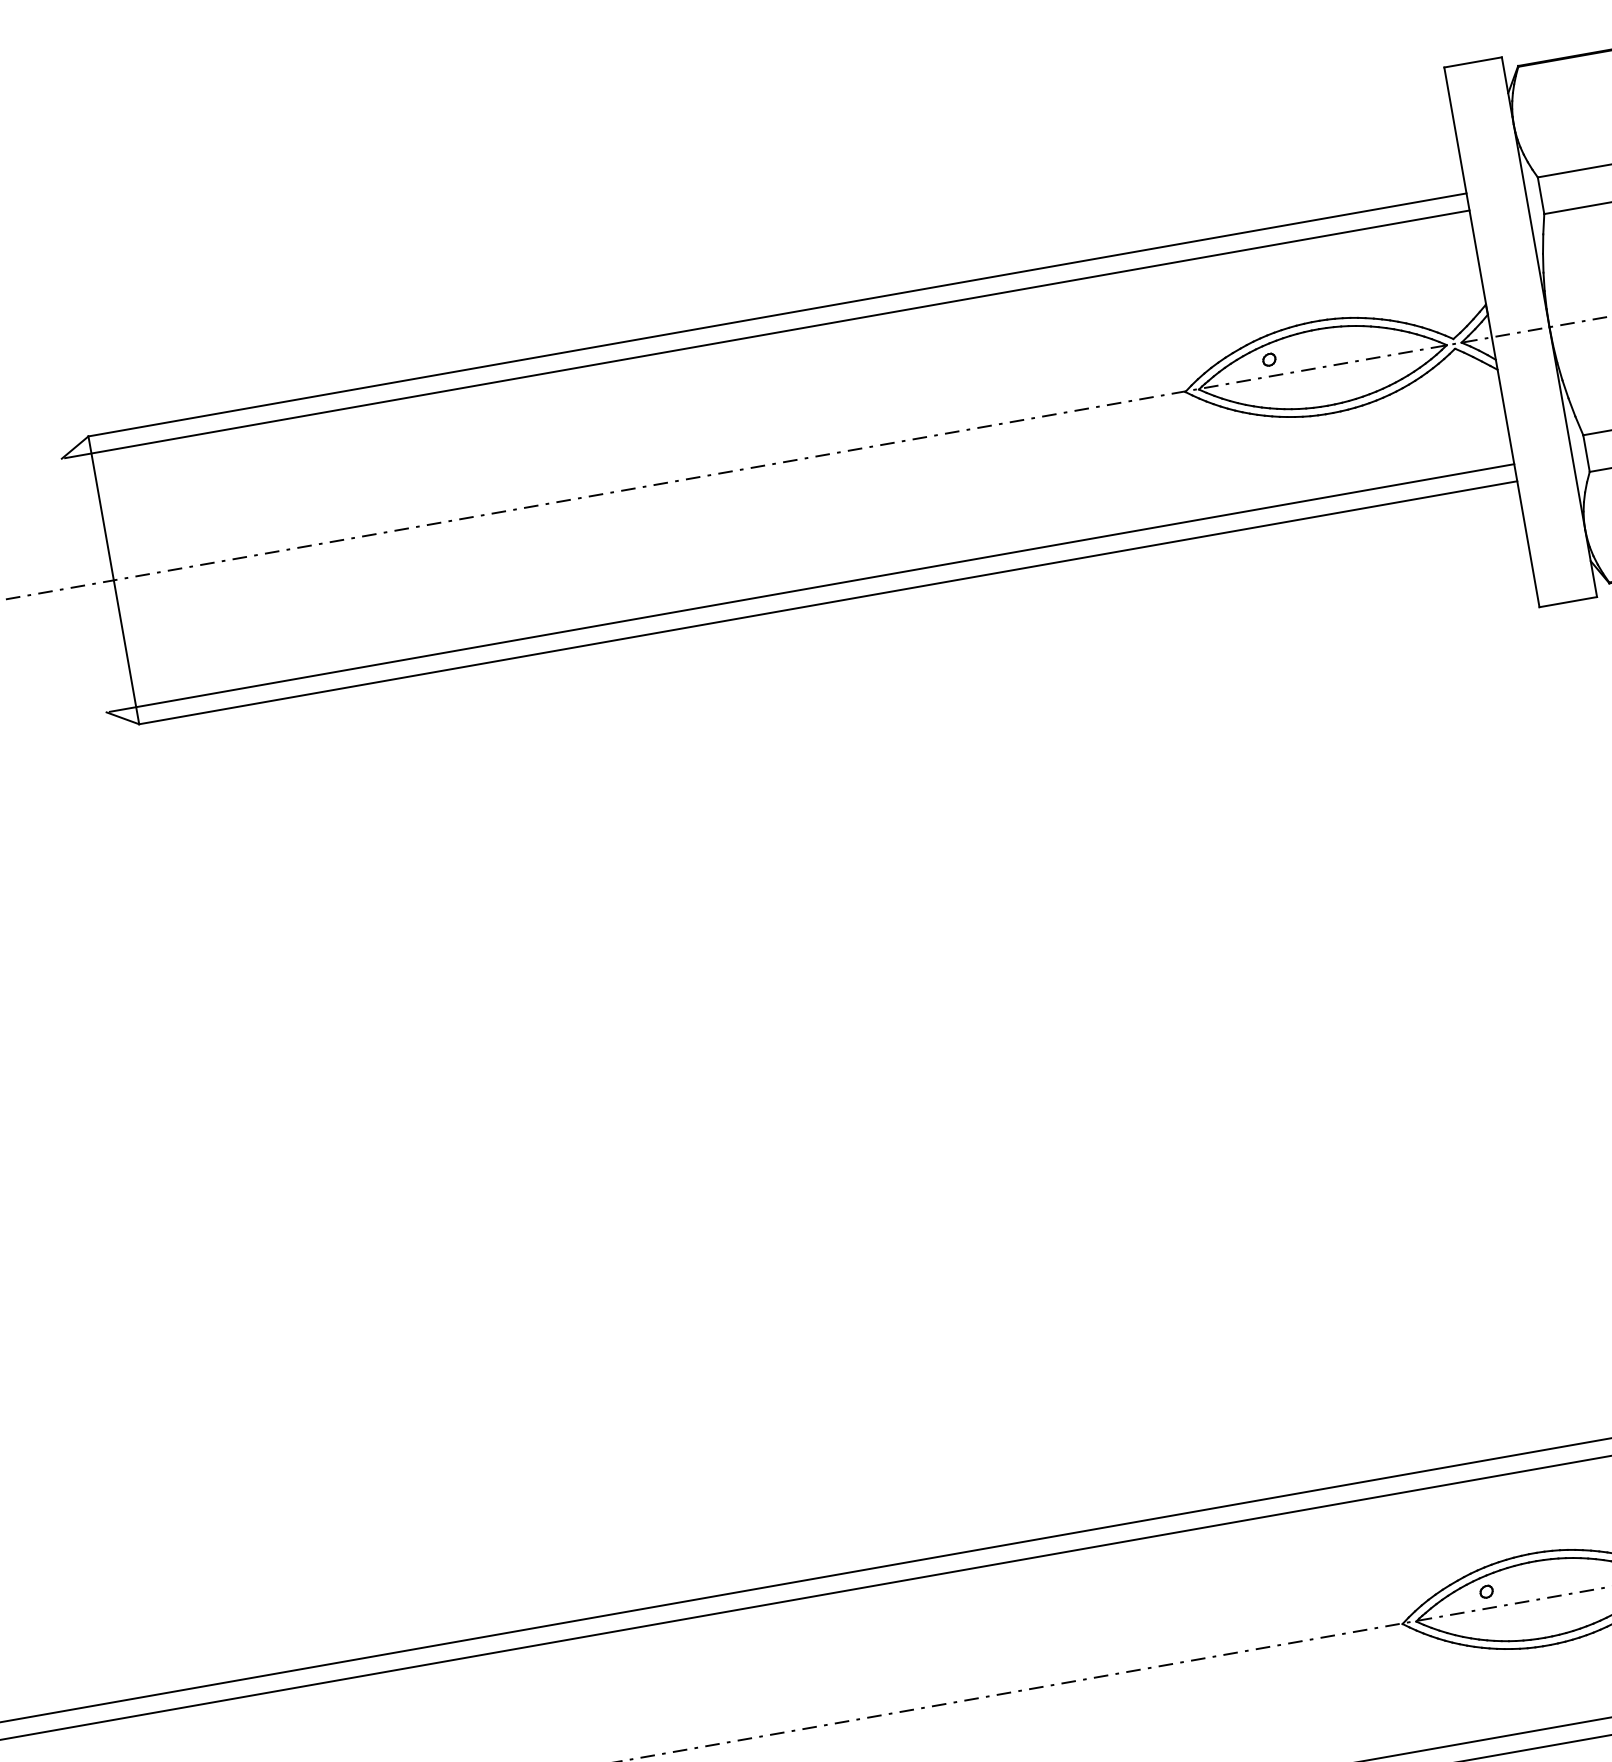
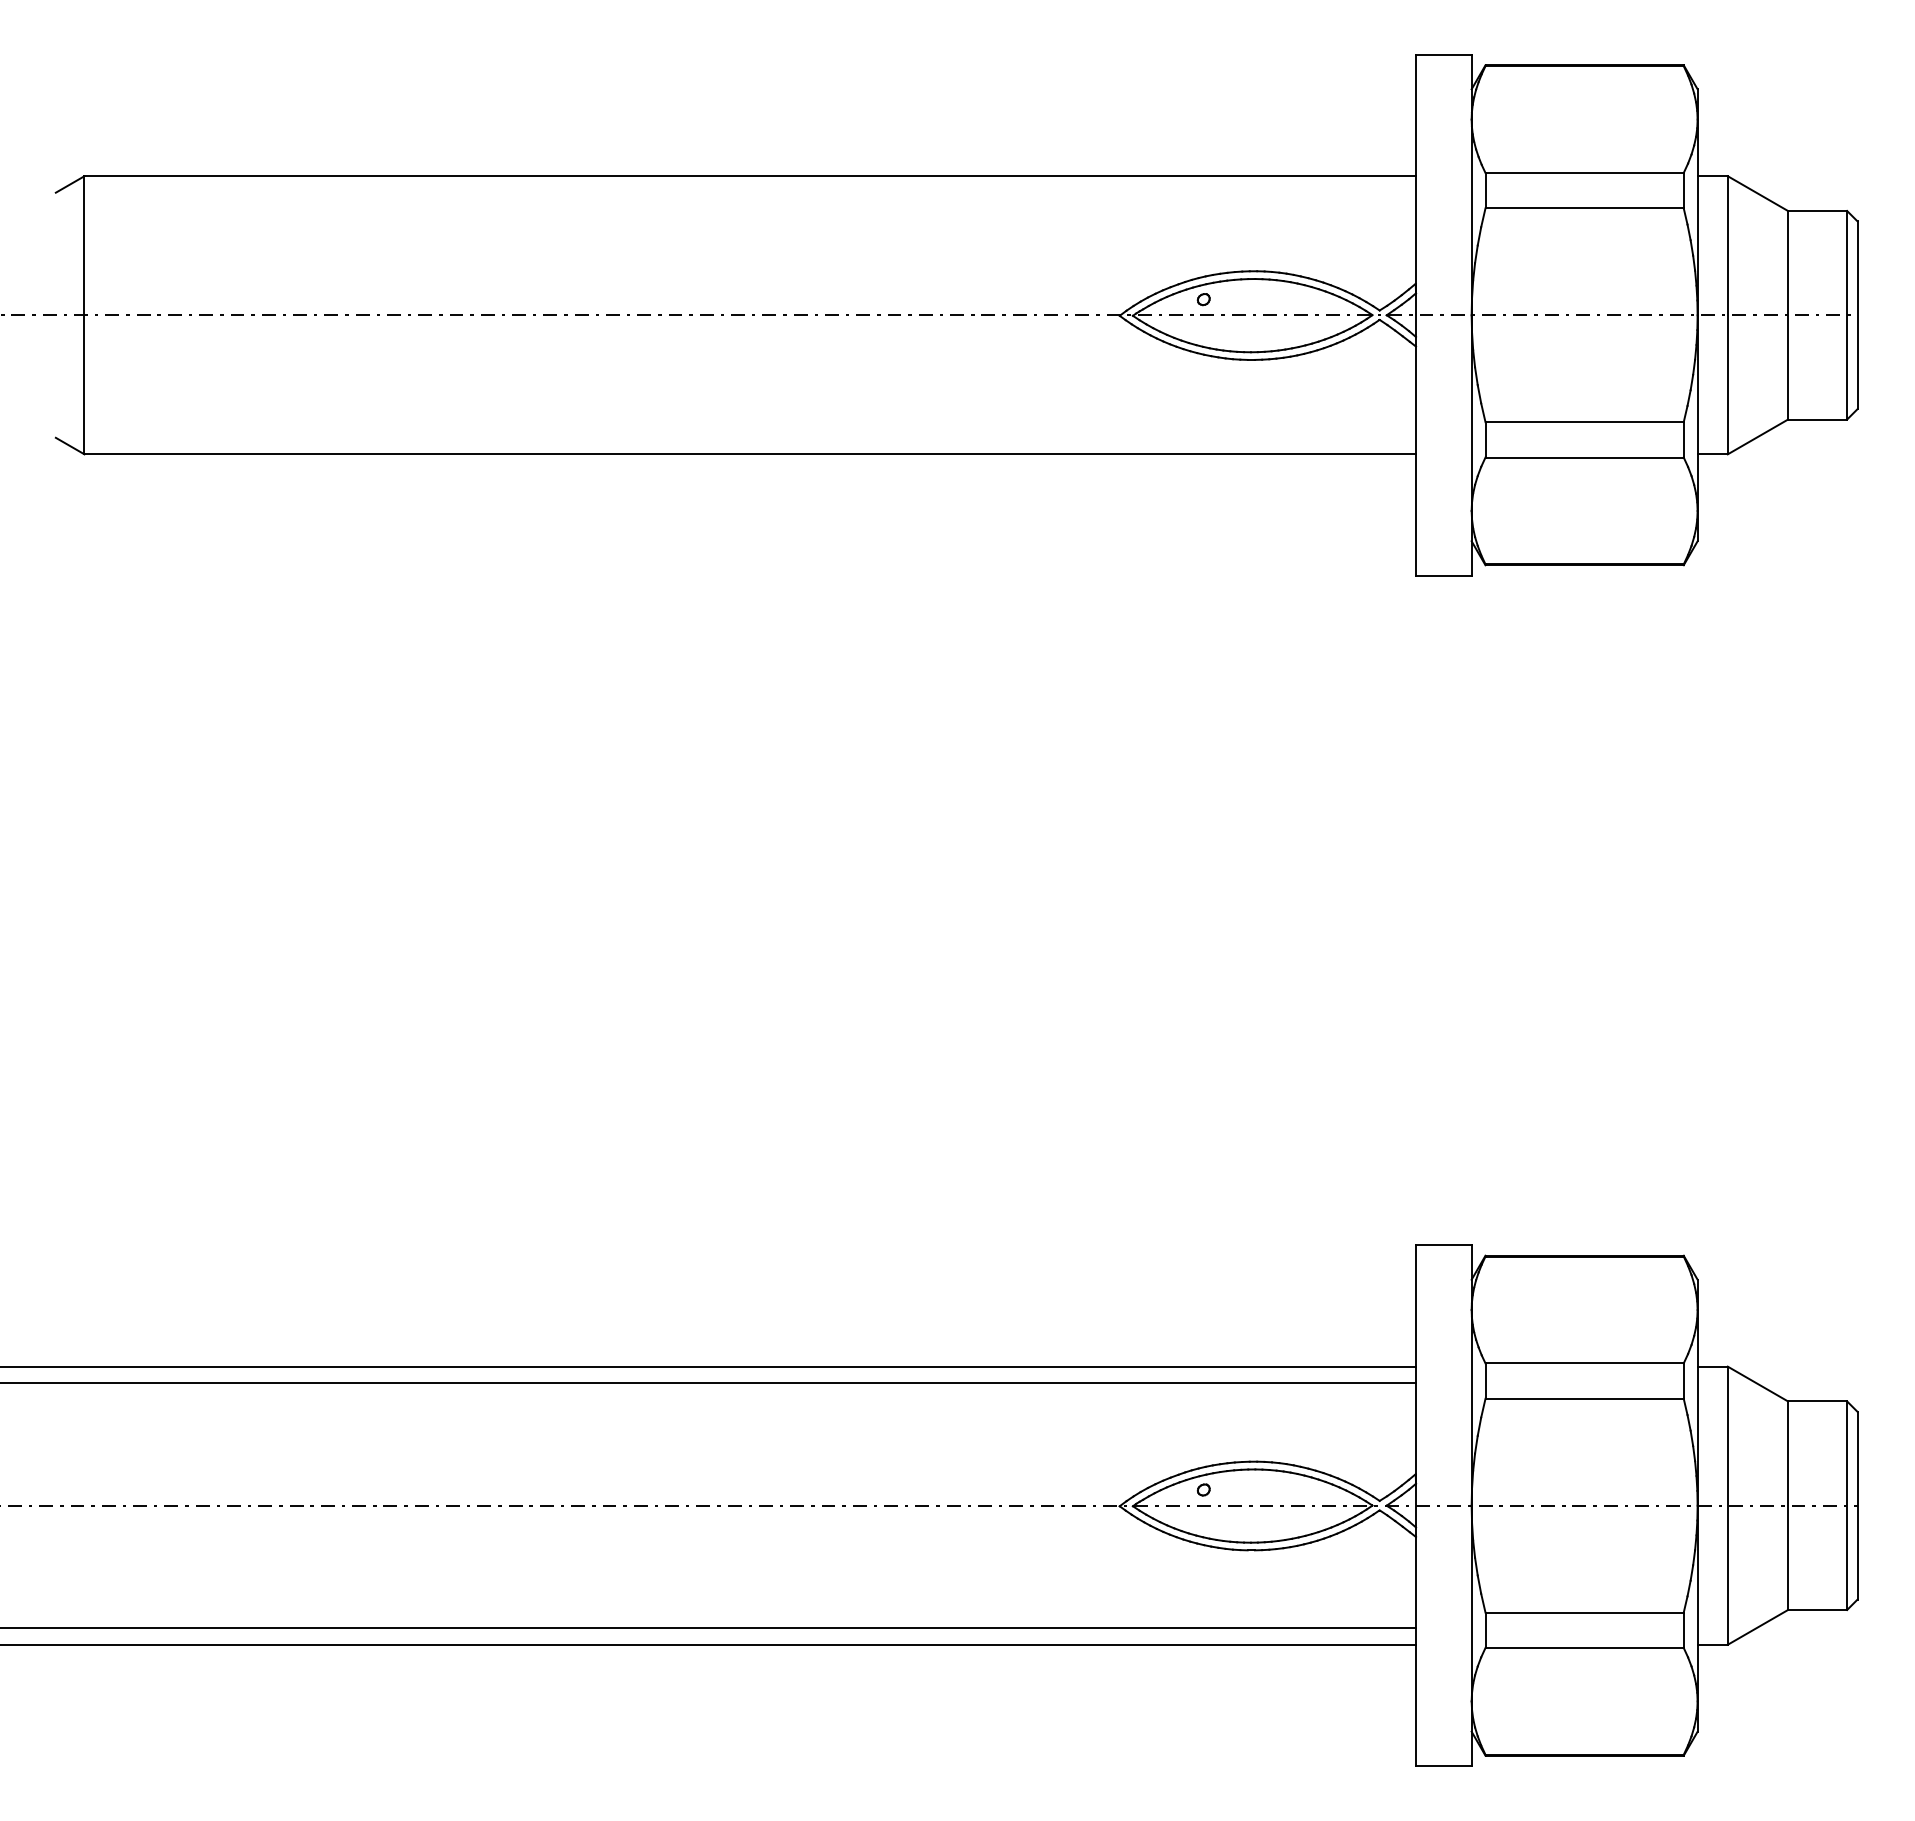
line: (767, 334) -> (737, 192), removed
line: (811, 587) -> (737, 437), removed

